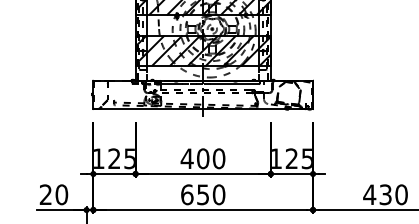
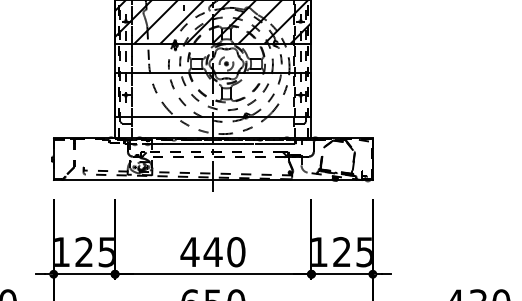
hatch: (202, 50) -> (212, 94), removed
text: (202, 158) -> (212, 251), 400 -> 440

